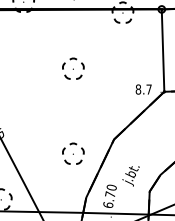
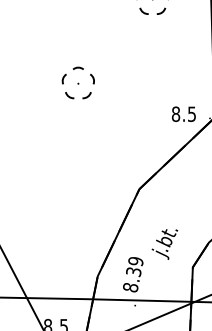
text: (148, 89) -> (191, 114), 8.7 -> 8.5
part: (73, 153) -> (78, 210), removed
text: (109, 196) -> (132, 274), 6.70 -> 8.39

